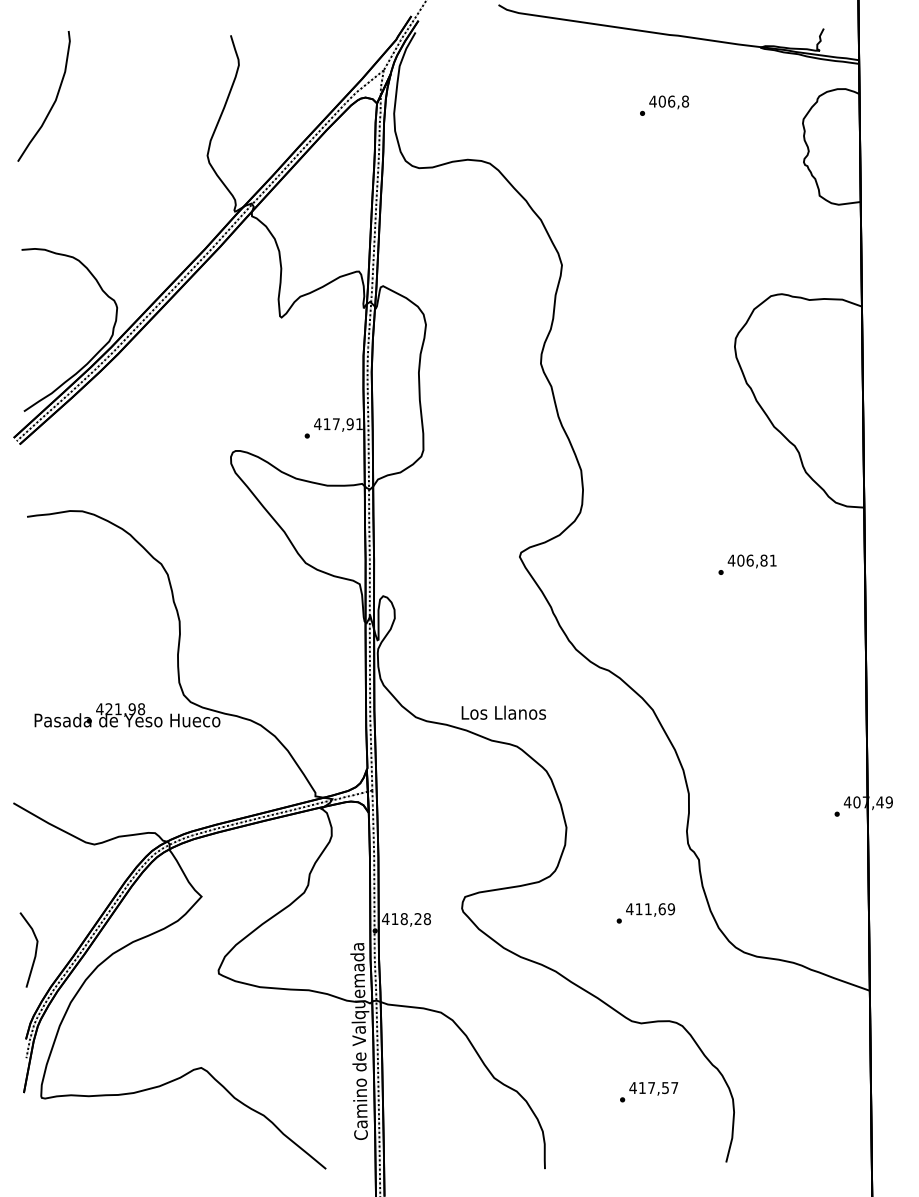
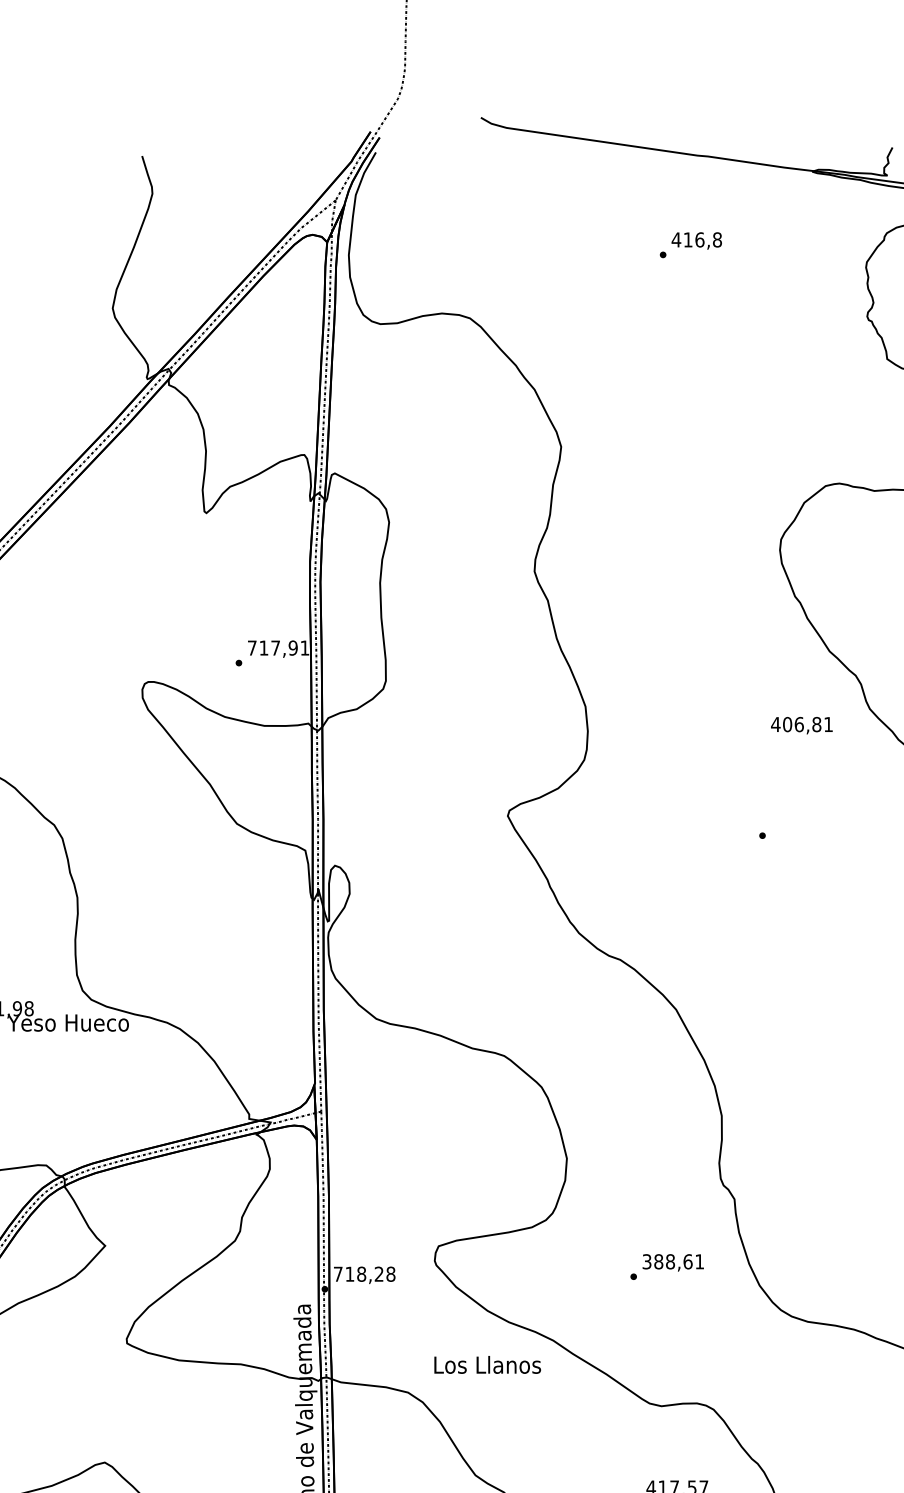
text: (661, 101) -> (687, 239), 406,8 -> 416,8
text: (317, 424) -> (251, 648), 417,91 -> 717,91
text: (751, 561) -> (800, 725), moved
text: (503, 712) -> (487, 1364), moved
text: (650, 909) -> (673, 1262), 411,69 -> 388,61
text: (385, 918) -> (337, 1273), 418,28 -> 718,28

